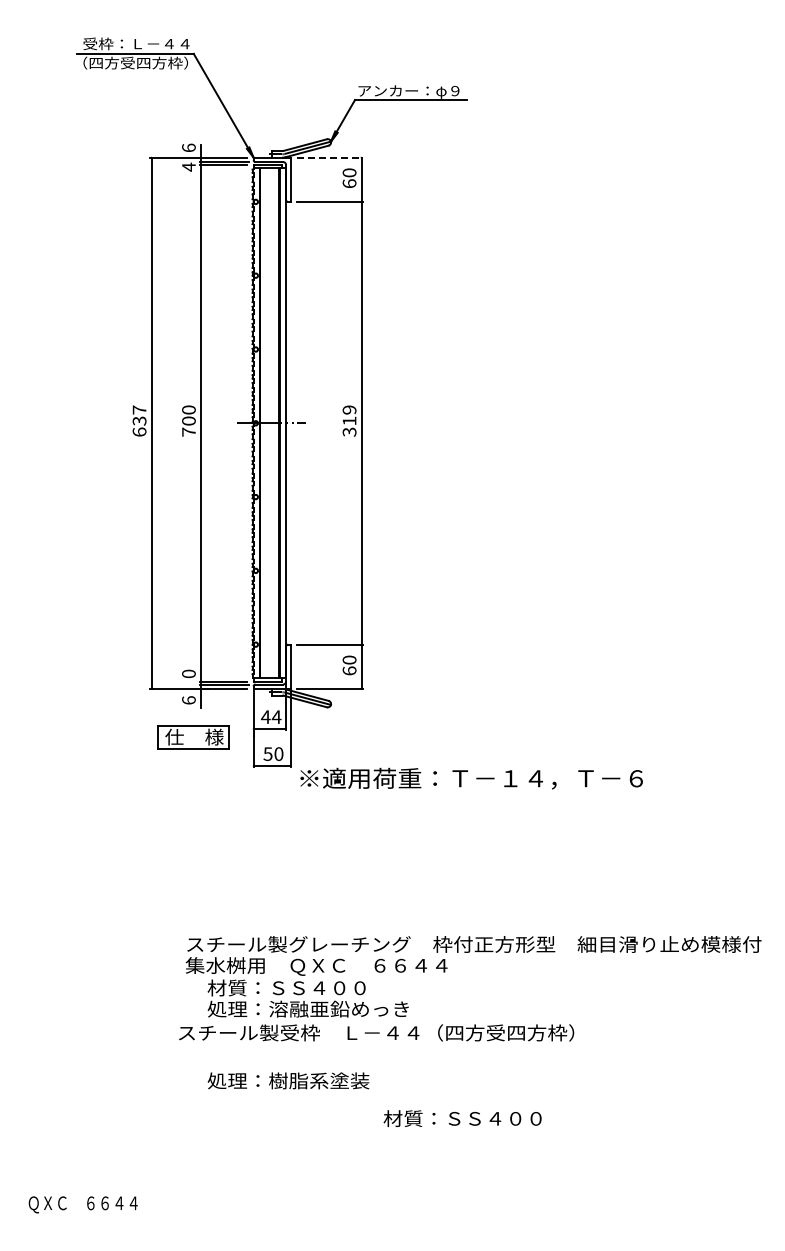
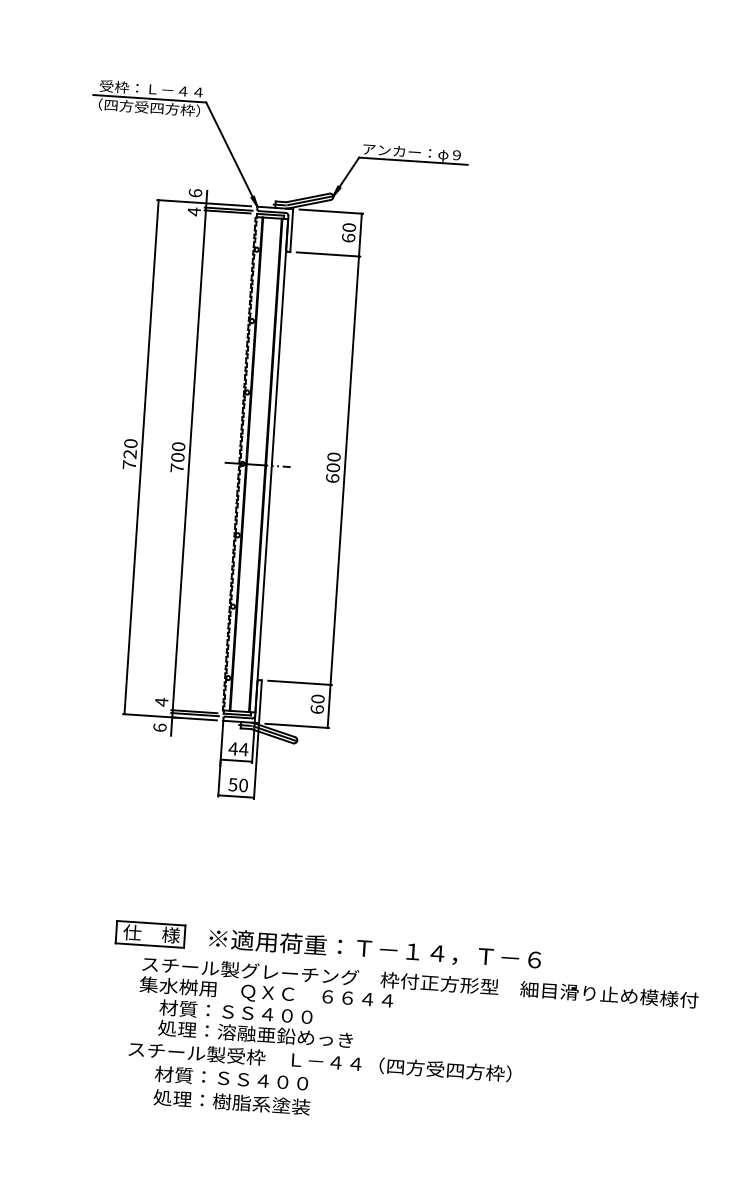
line: (330, 157) -> (331, 211), dashed -> solid
text: (139, 420) -> (130, 453), 637 -> 720
text: (349, 420) -> (333, 467), 319 -> 600
text: (188, 673) -> (161, 701), 0 -> 4
part: (193, 737) -> (150, 934), moved
text: (471, 778) -> (375, 949), moved
text: (462, 1118) -> (231, 1078), moved

